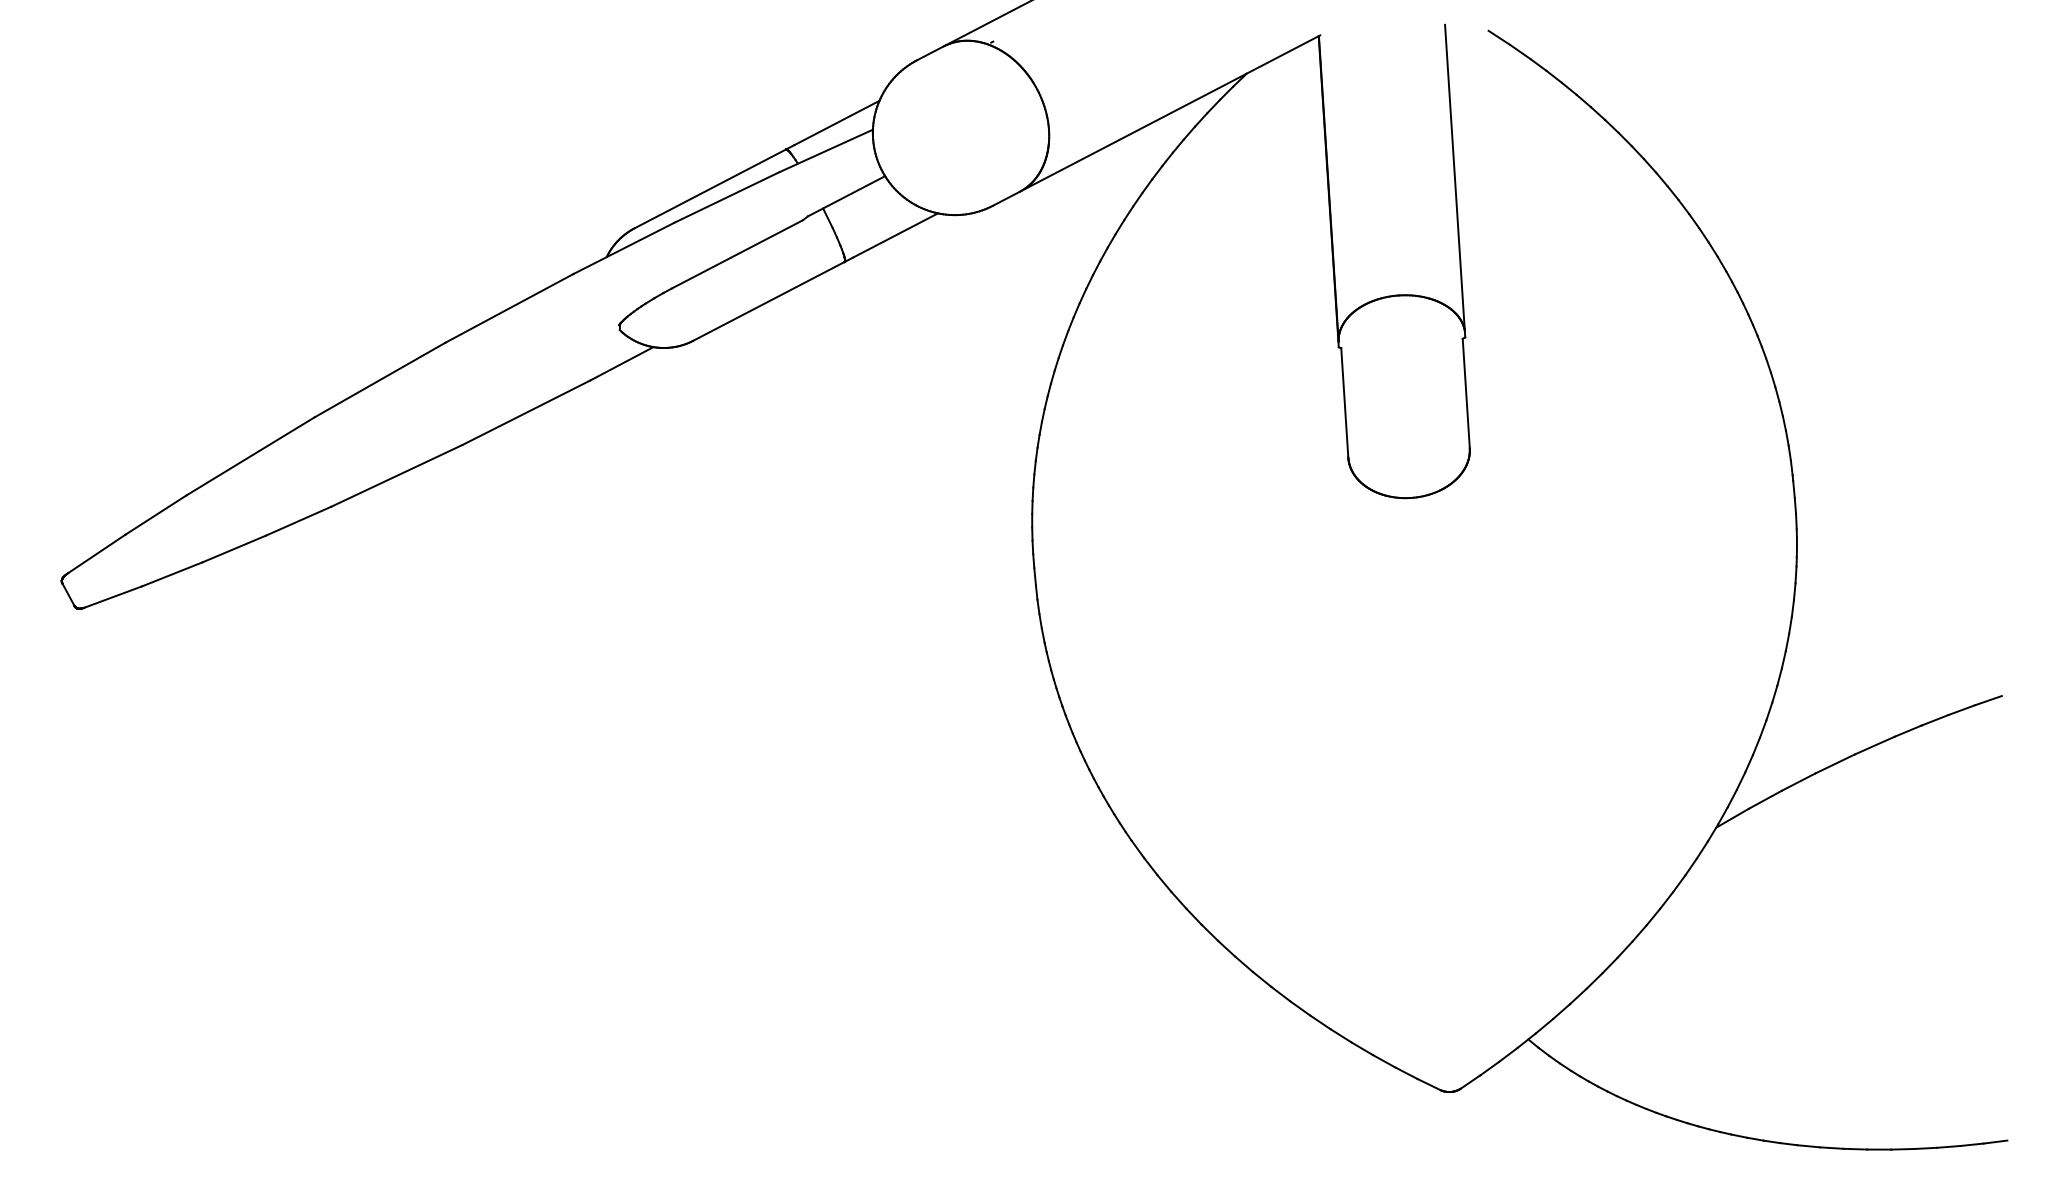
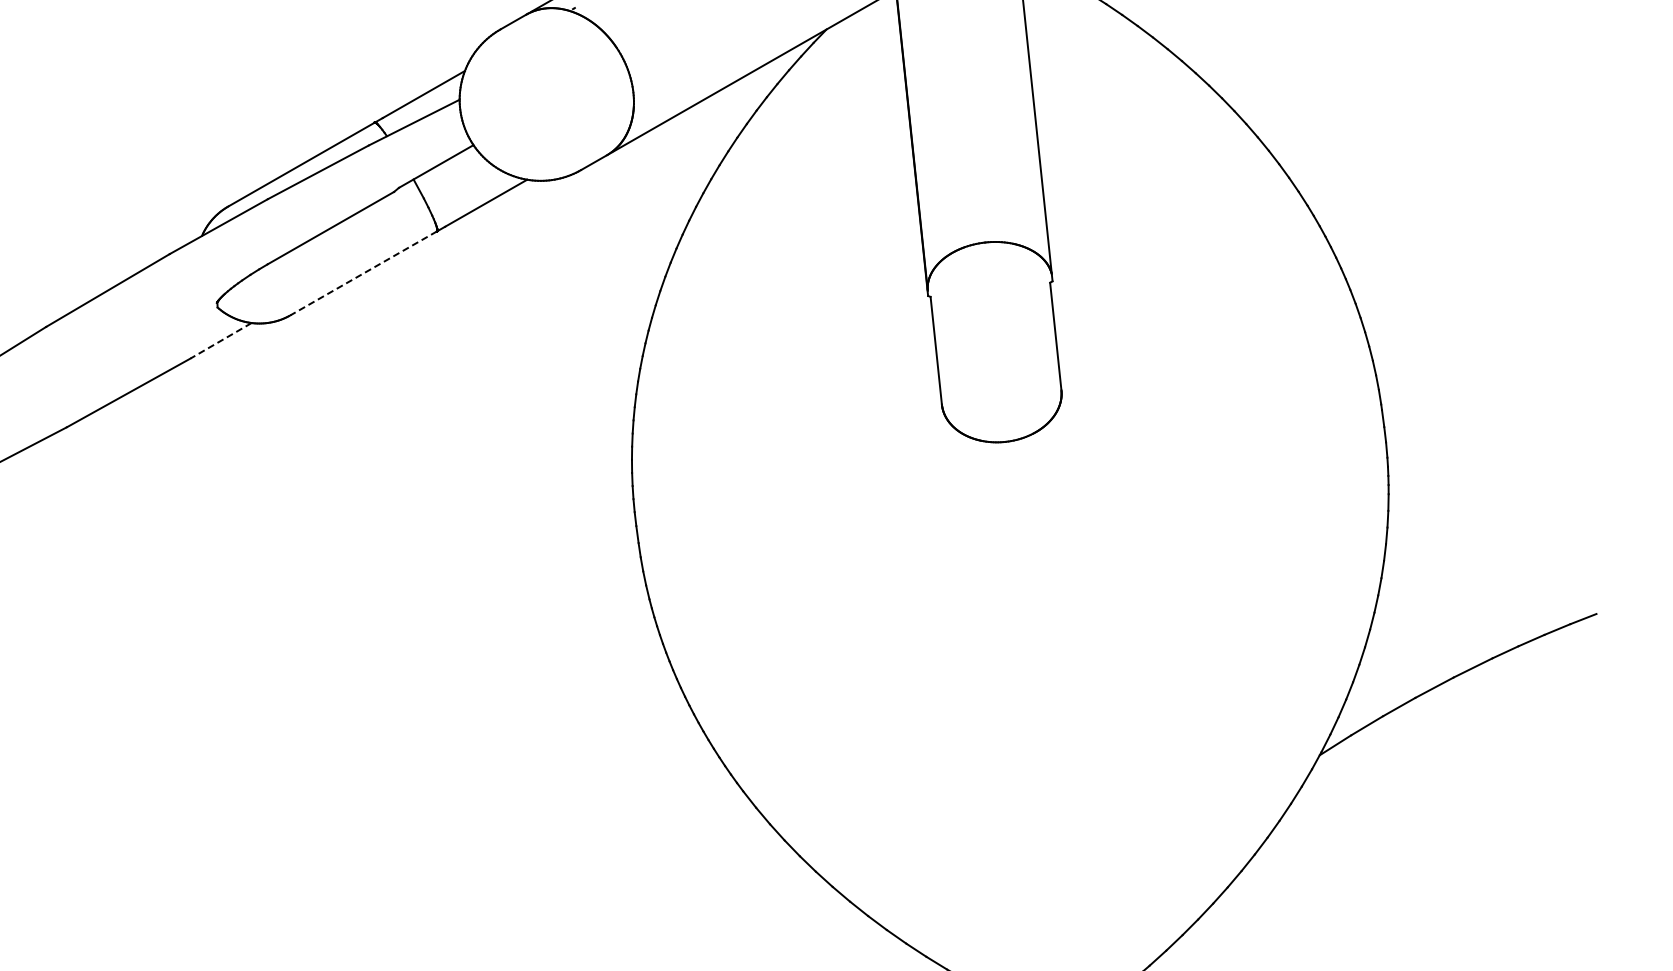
line: (768, 301) -> (363, 273), solid -> dashed
line: (621, 363) -> (220, 340), solid -> dashed

